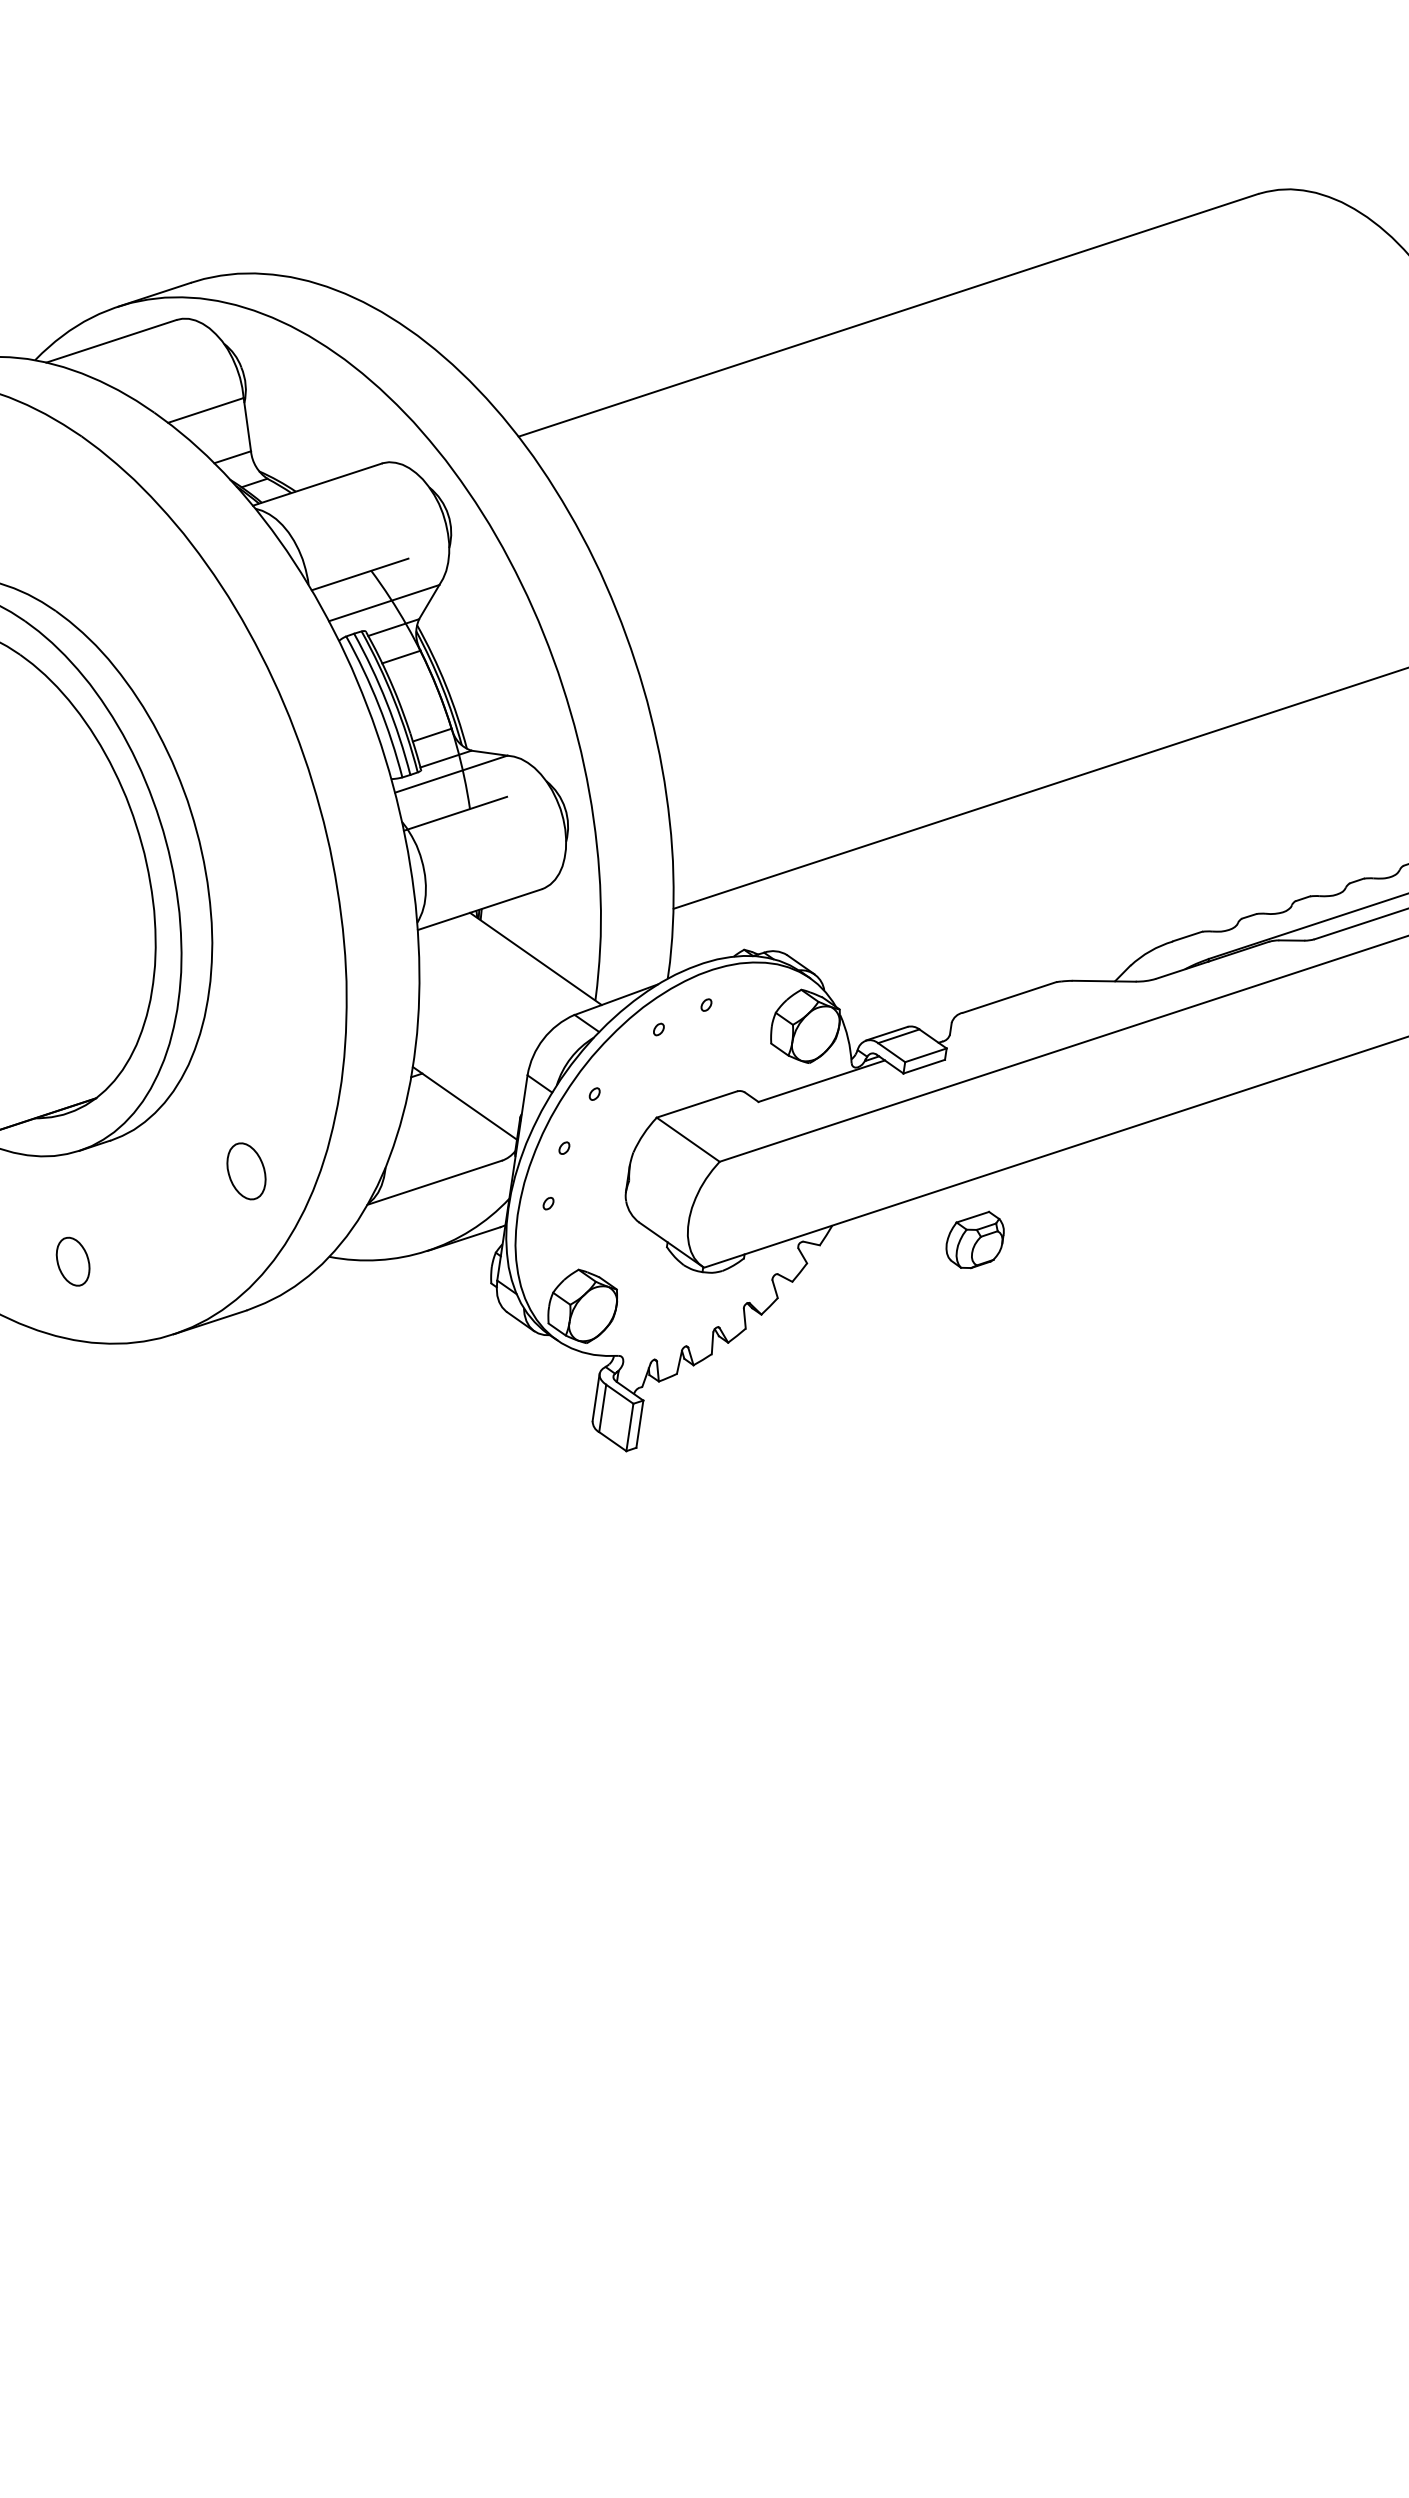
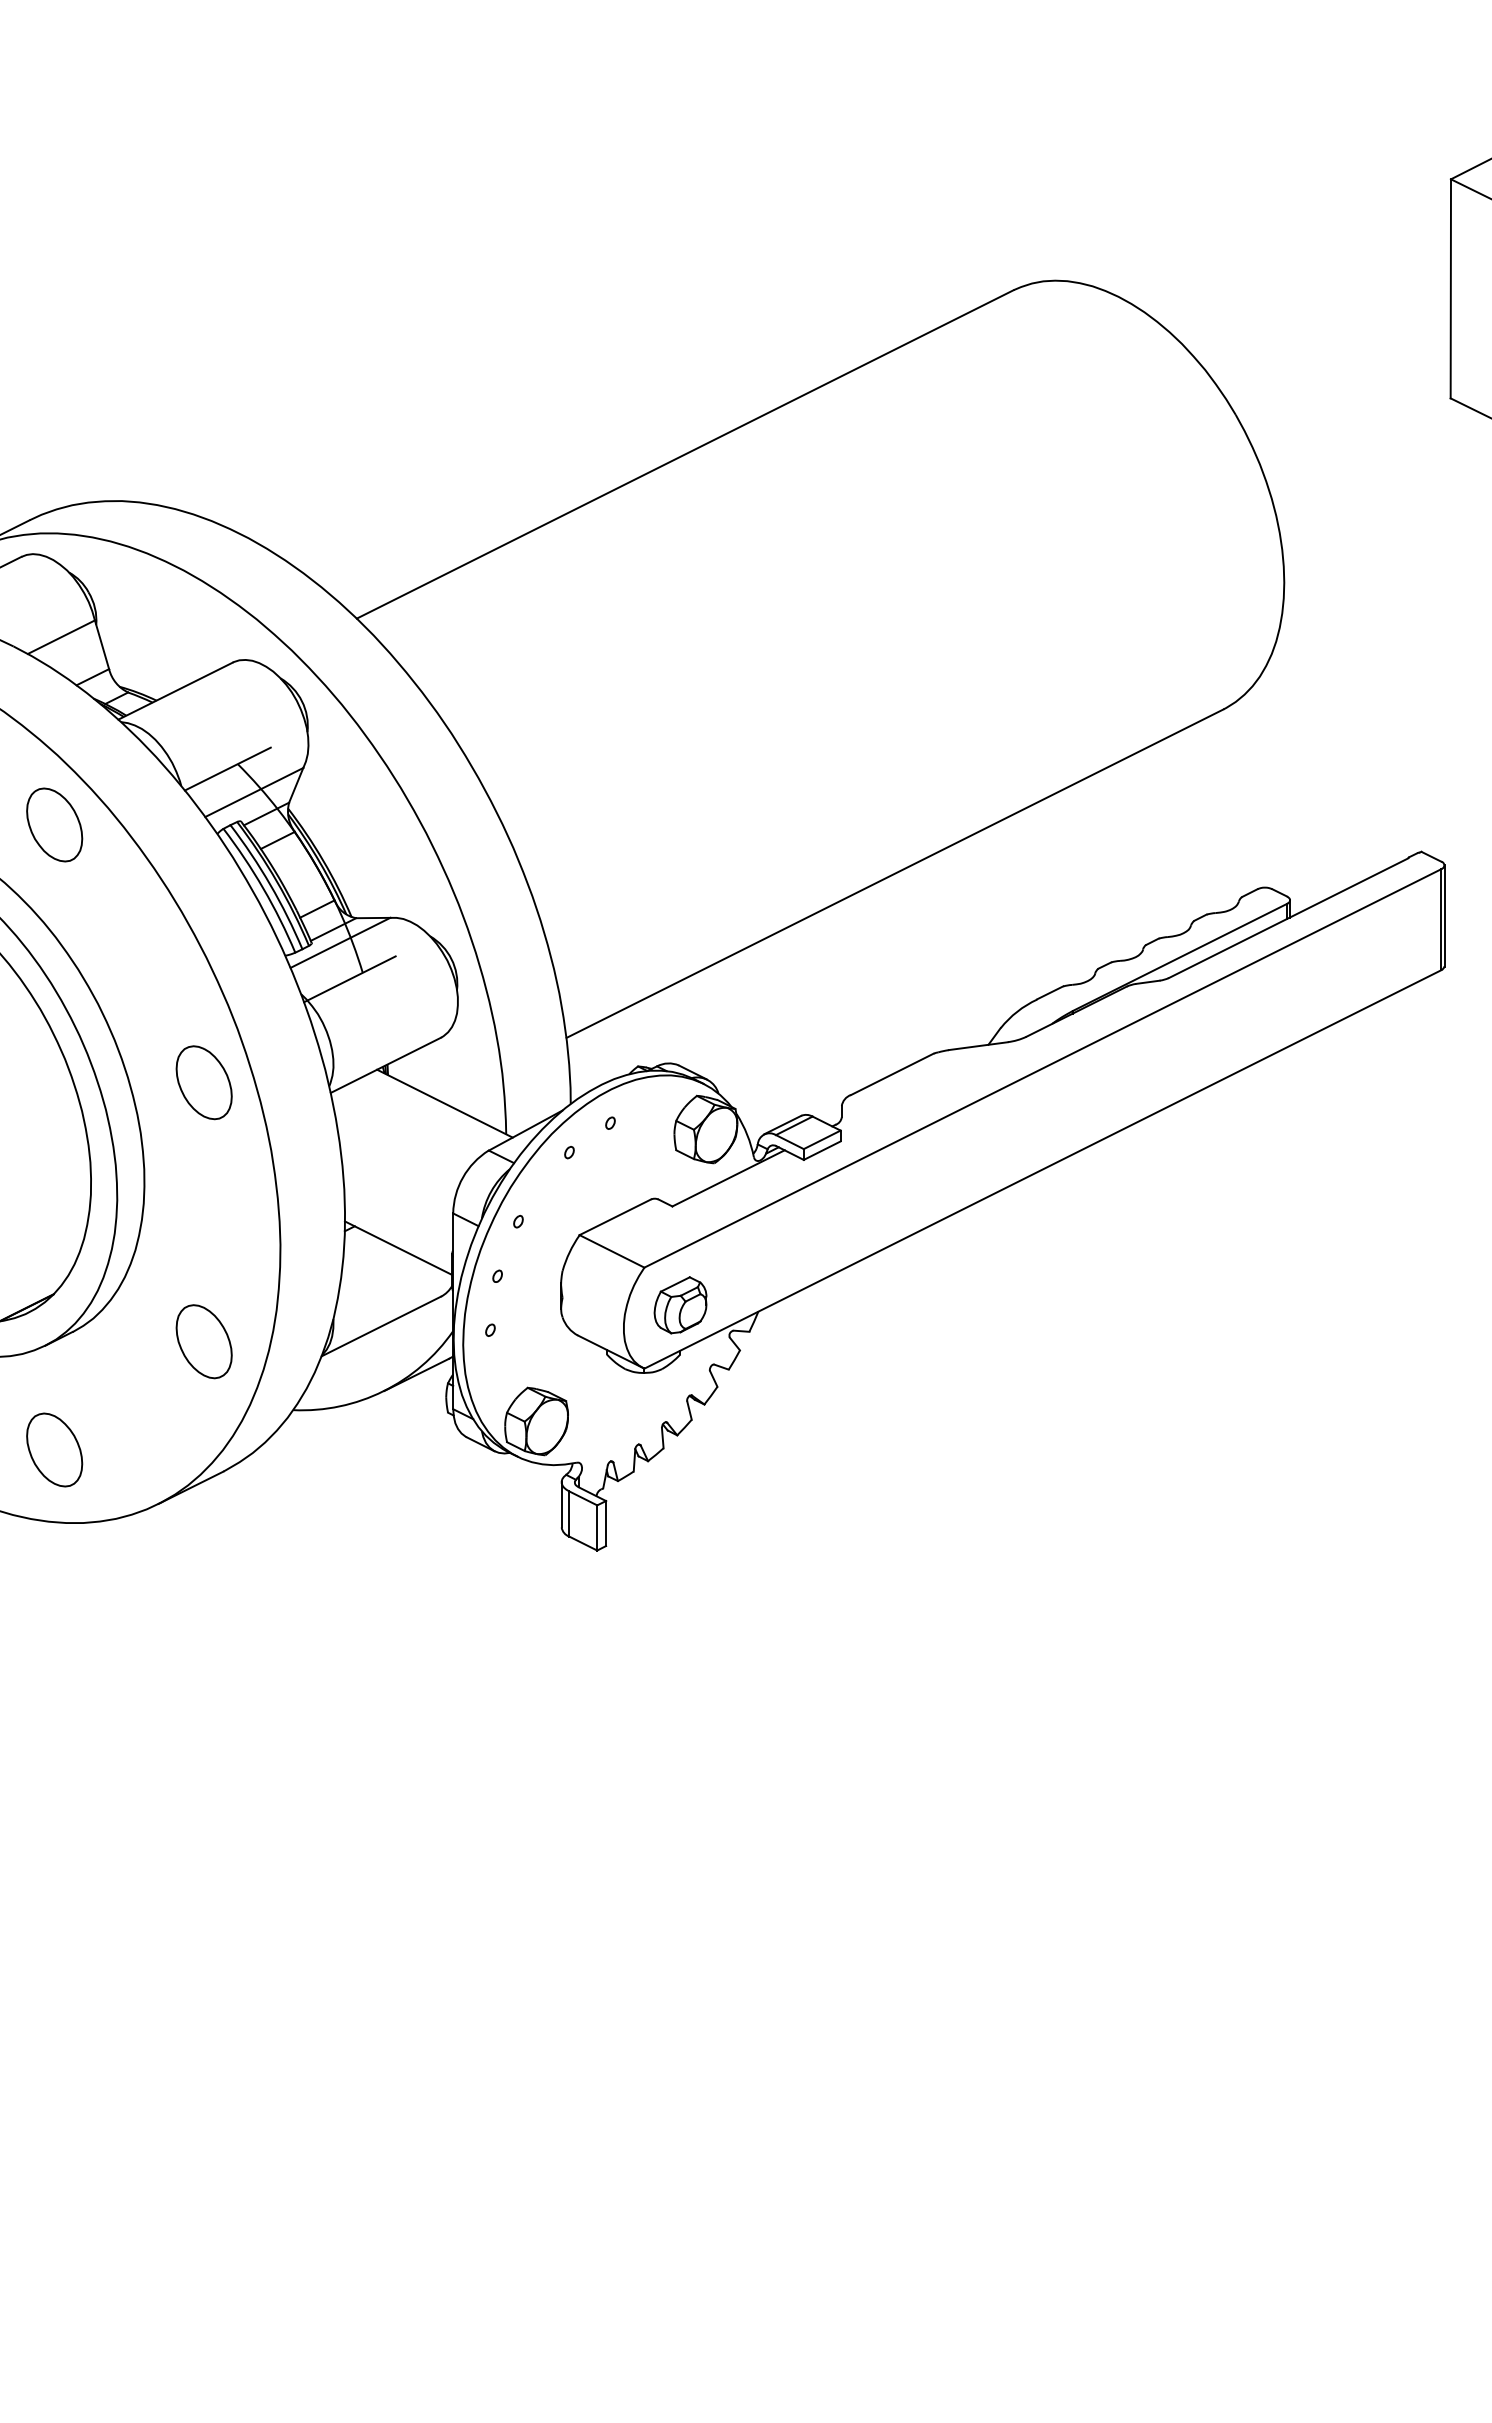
part: (169, 605) -> (54, 824), added
part: (286, 899) -> (203, 1082), added
part: (245, 1170) -> (203, 1341), size x1.43
part: (975, 1240) -> (680, 1305), moved
part: (72, 1261) -> (54, 1449), size x1.67

